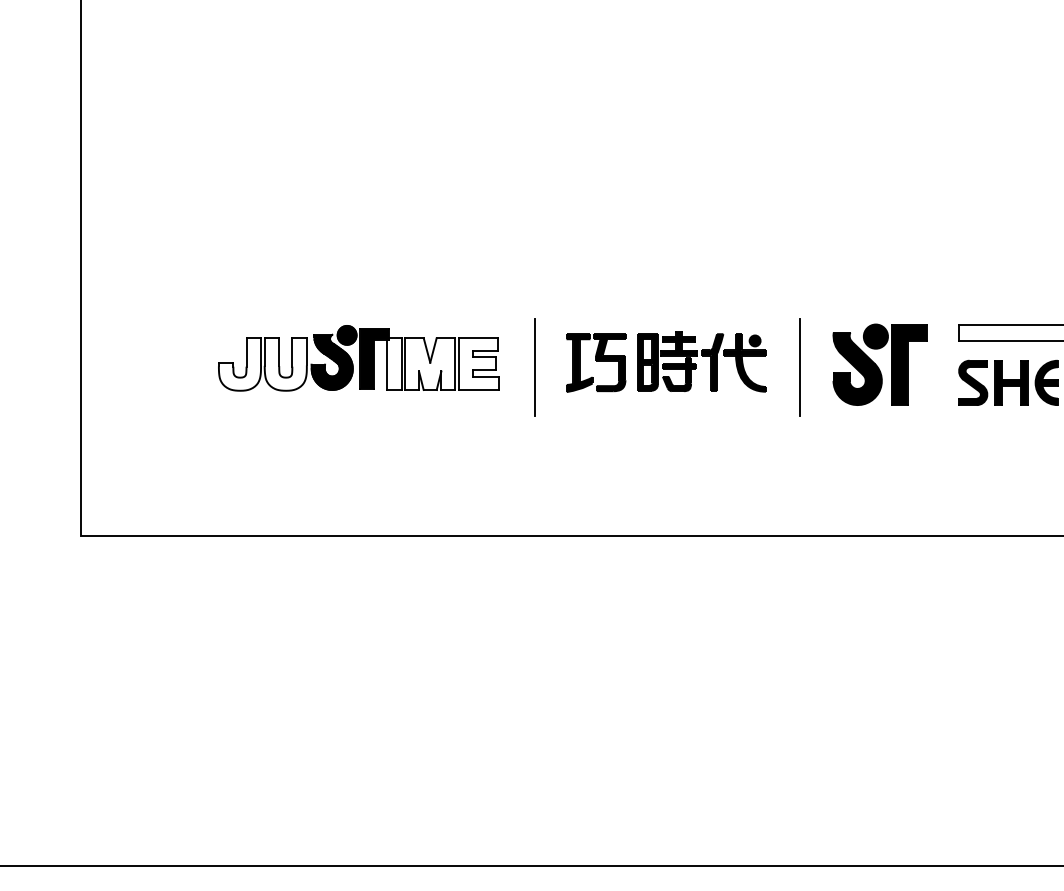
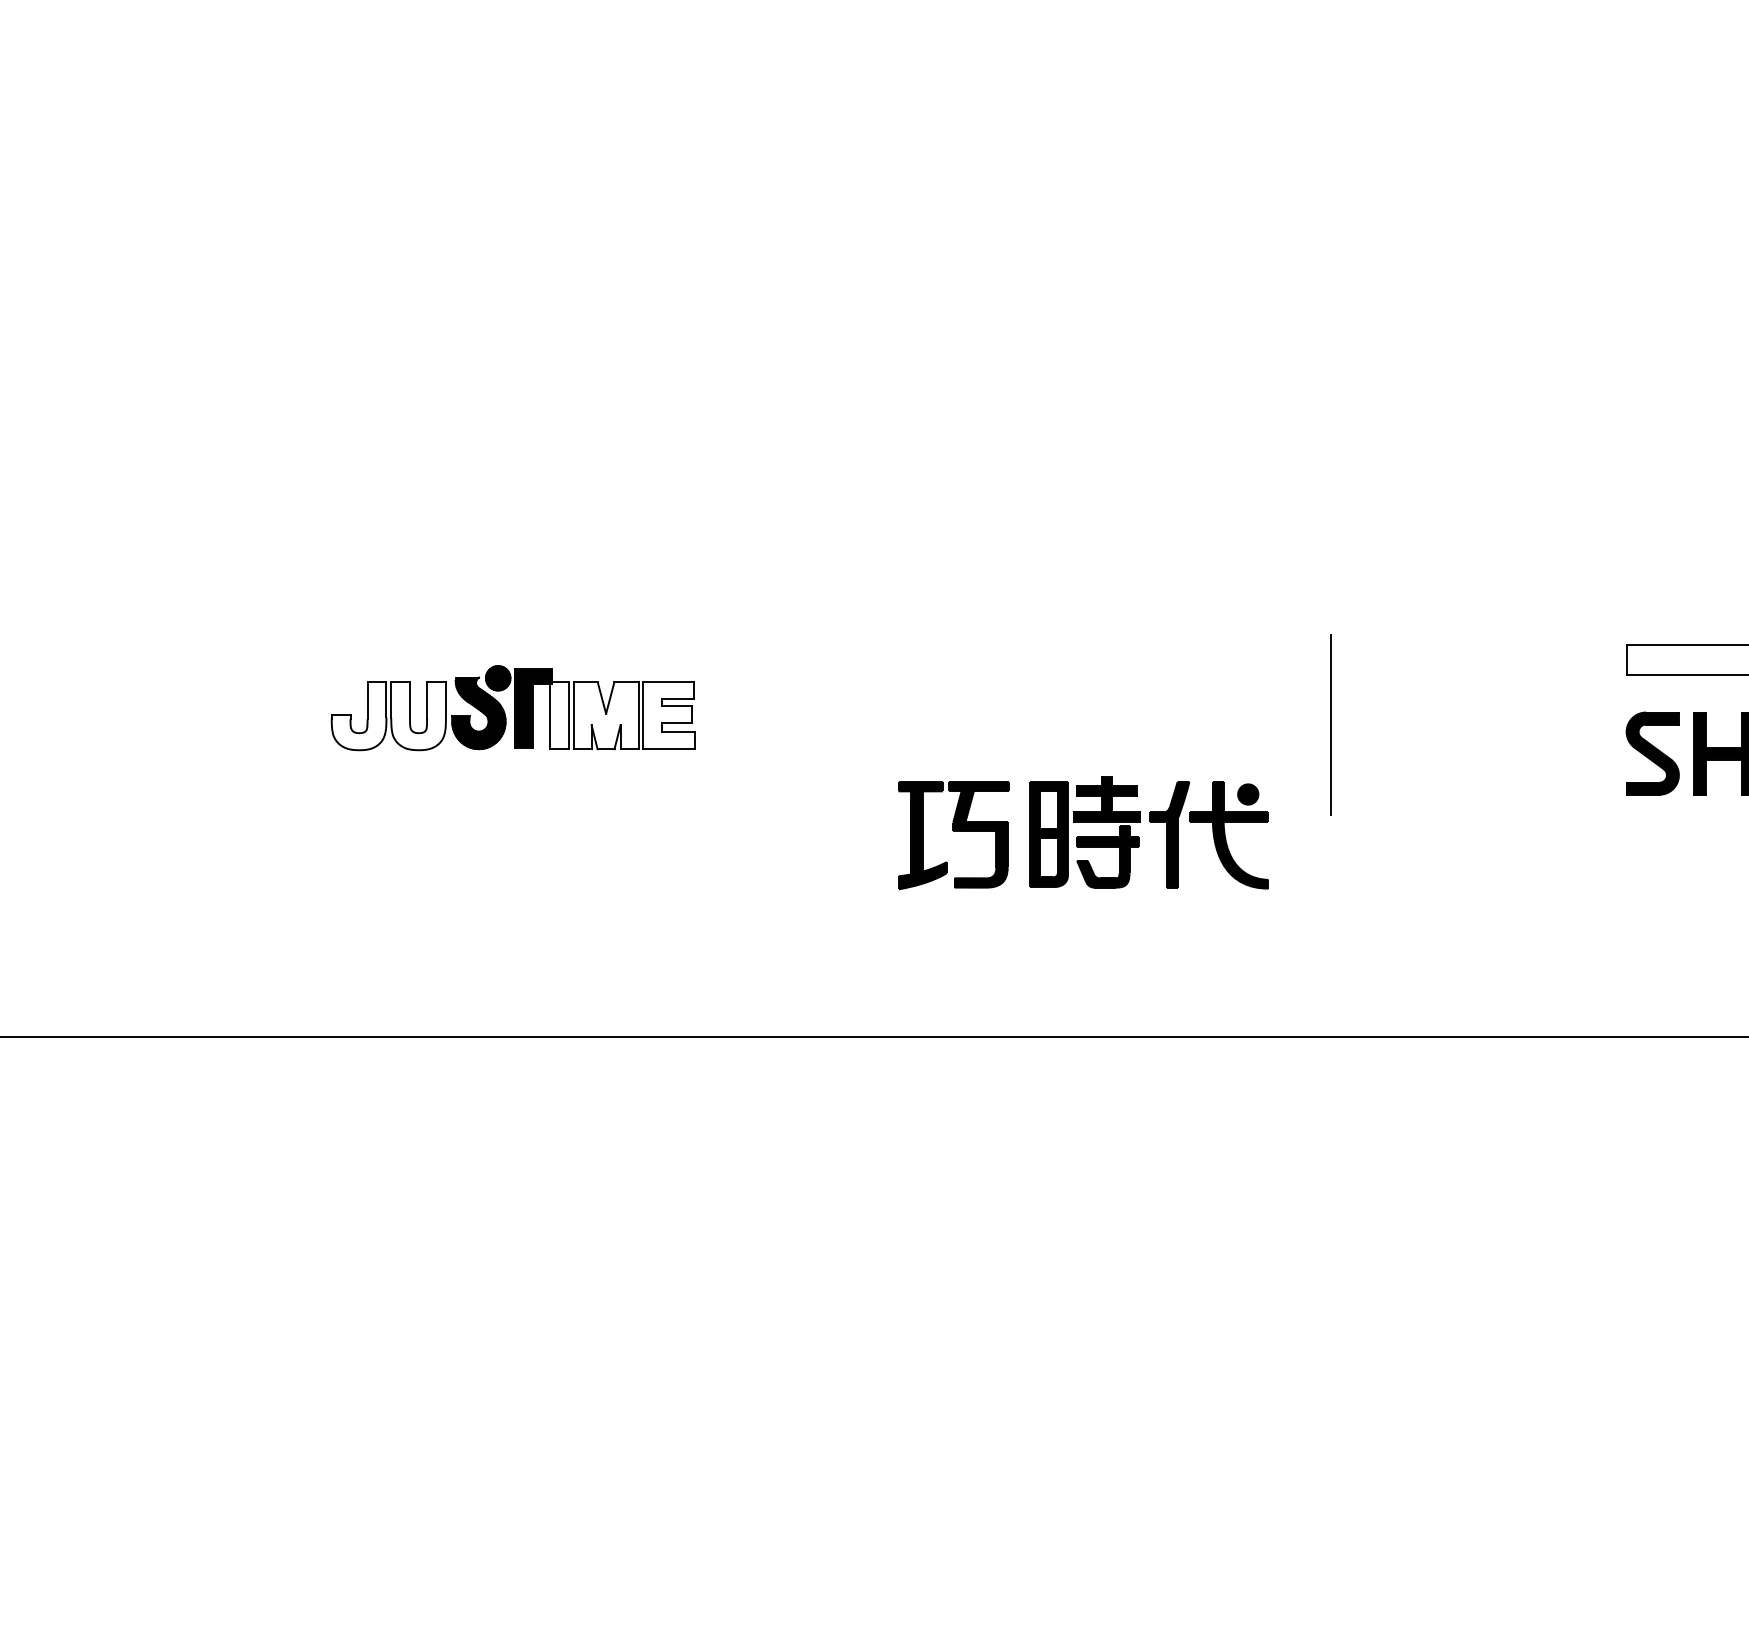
part: (358, 358) -> (512, 708), size x0.7
part: (666, 361) -> (1083, 832), moved
part: (879, 364) -> (1478, 719), removed
line: (534, 366) -> (839, 723), removed

